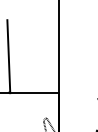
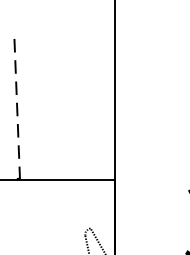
line: (8, 56) -> (16, 109), solid -> dashed

